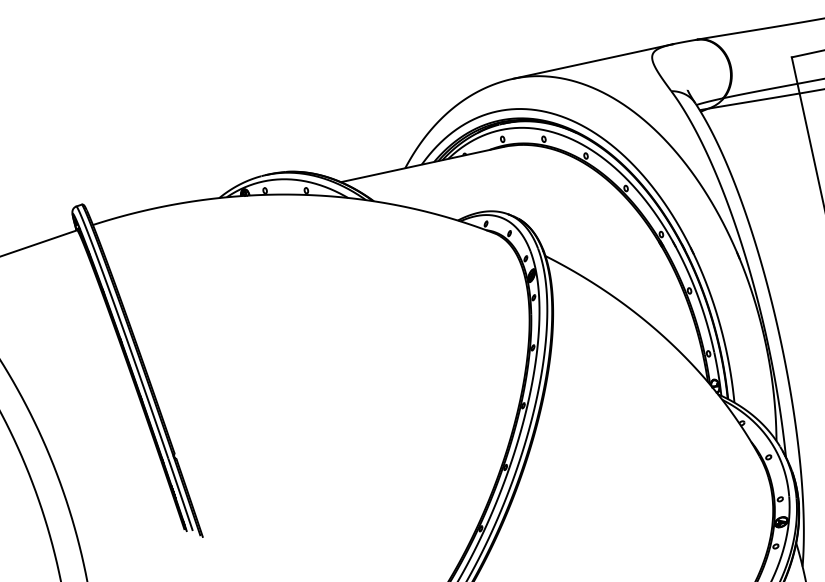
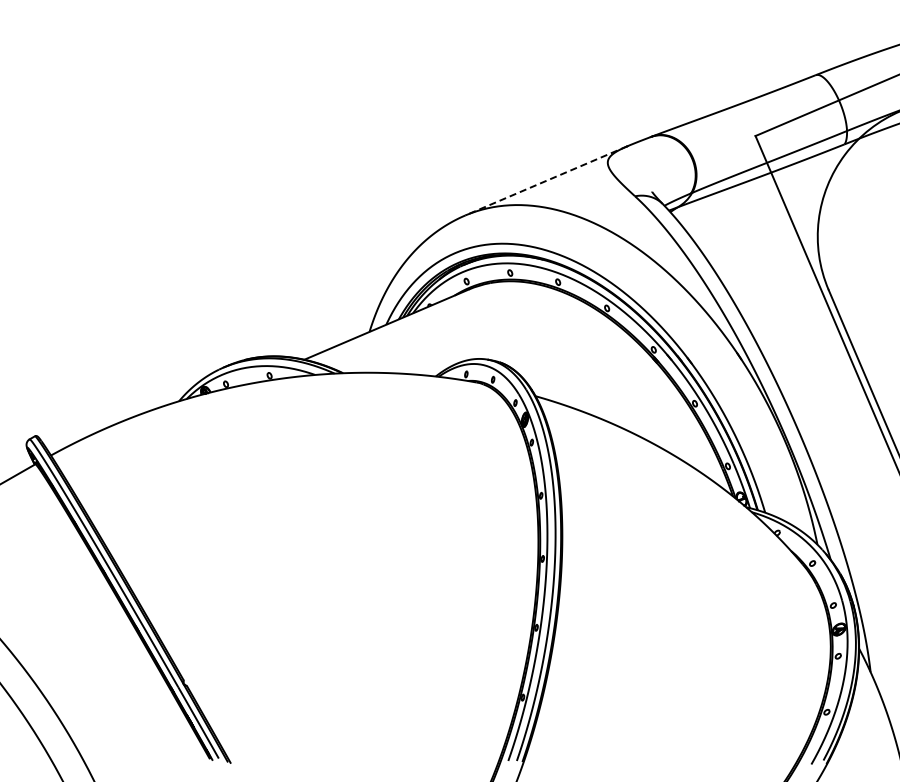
line: (592, 61) -> (545, 181), solid -> dashed

